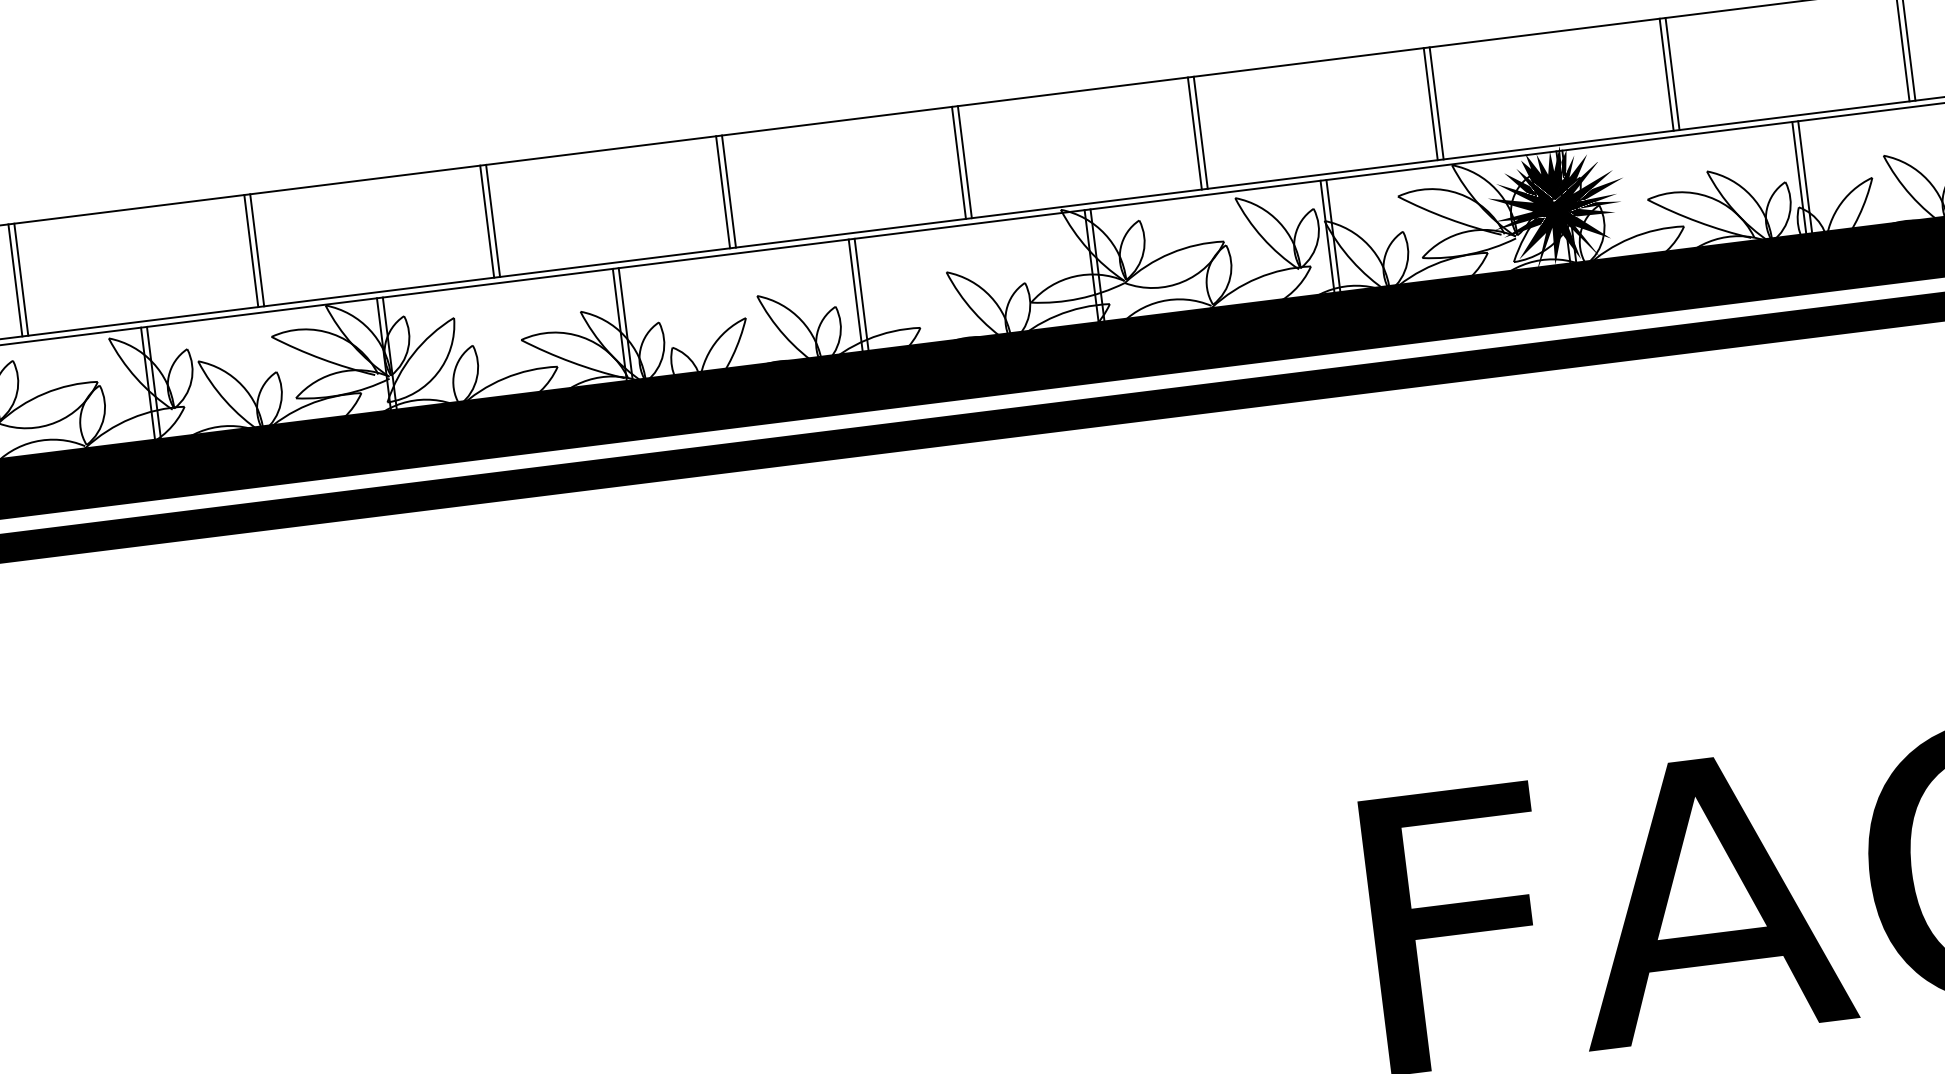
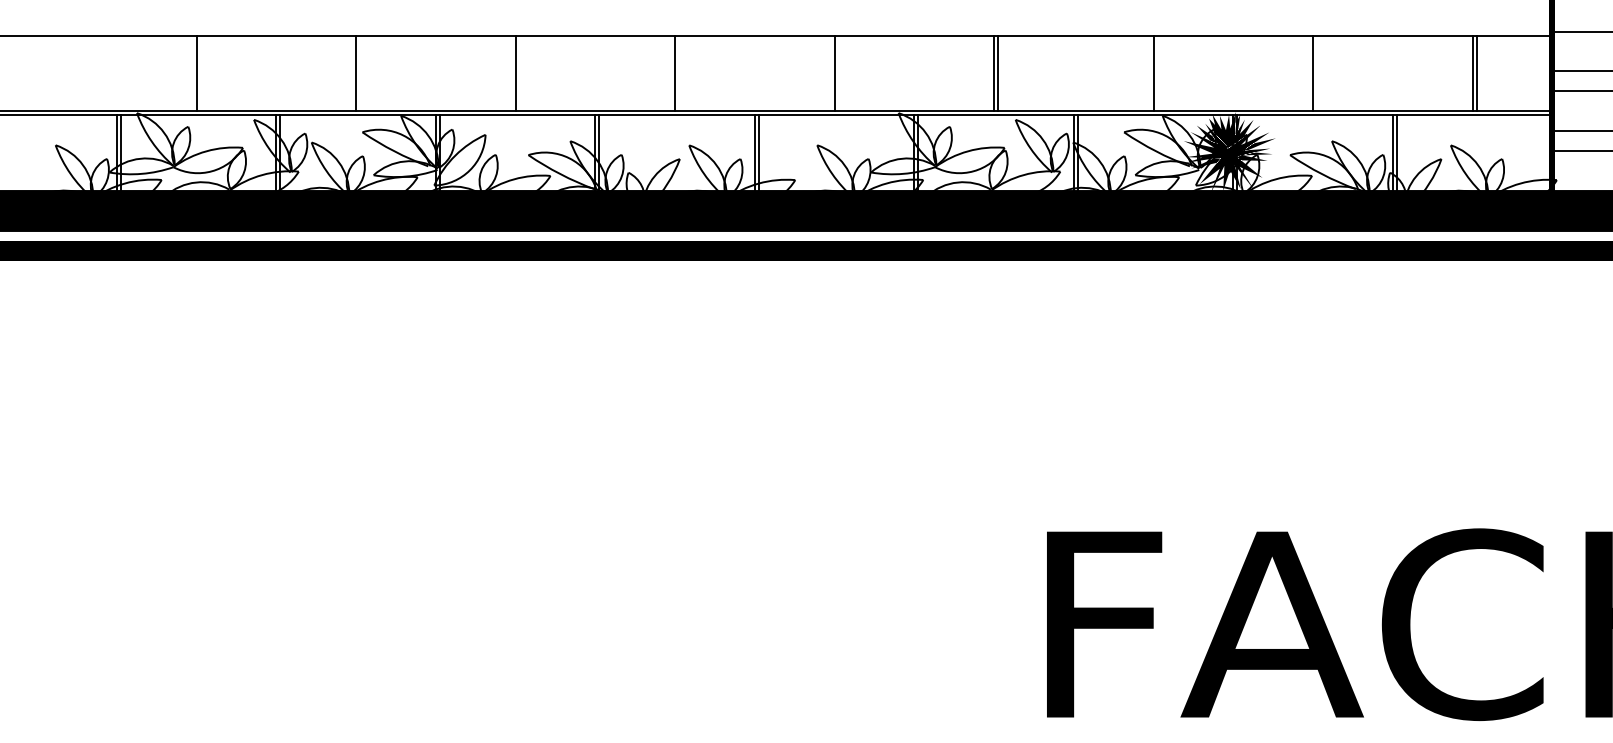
line: (1673, 73) -> (1317, 73), removed
line: (1436, 103) -> (1157, 73), removed
line: (964, 162) -> (838, 73), removed
line: (729, 191) -> (679, 73), removed
line: (492, 220) -> (519, 73), removed
line: (257, 250) -> (360, 73), removed
line: (21, 279) -> (200, 73), removed

